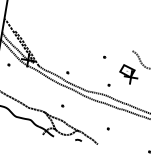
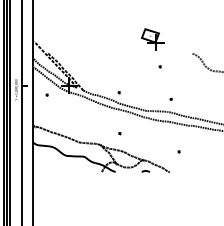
part: (128, 74) -> (152, 39), moved

